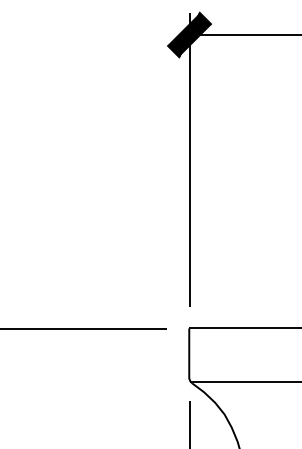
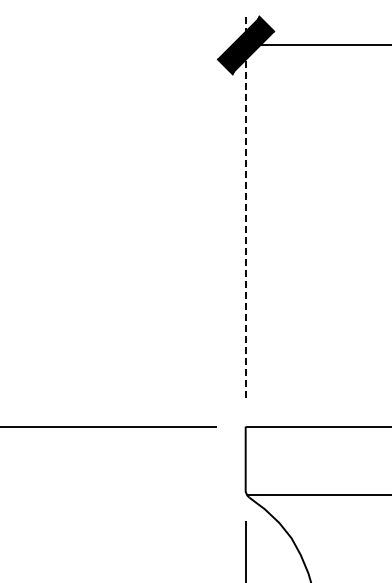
line: (189, 159) -> (246, 207), solid -> dashed

